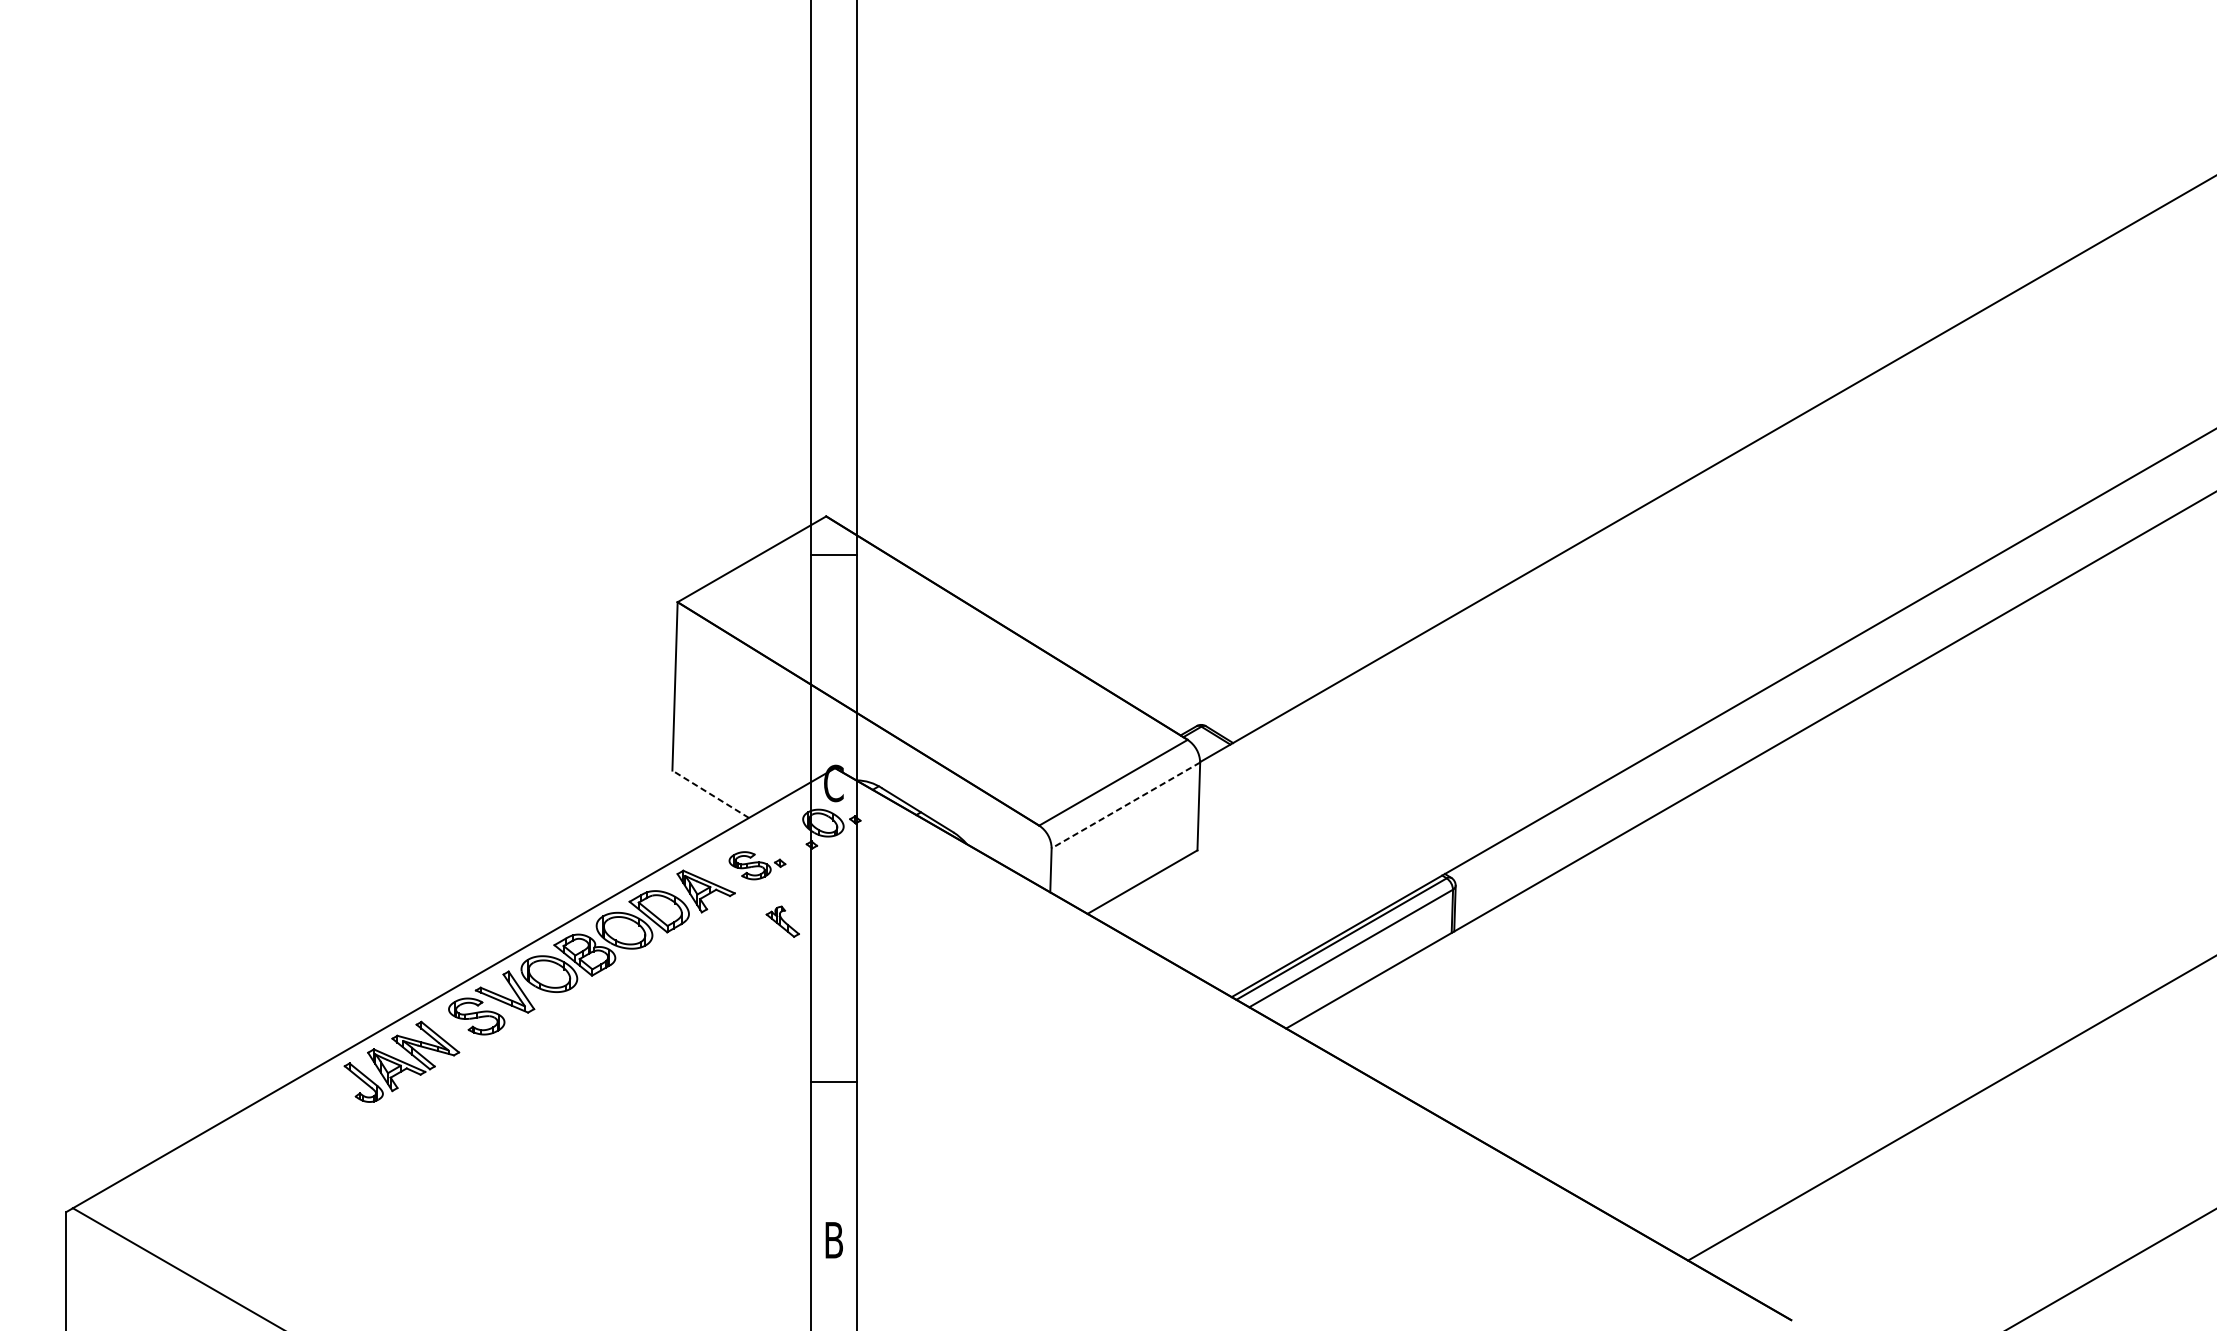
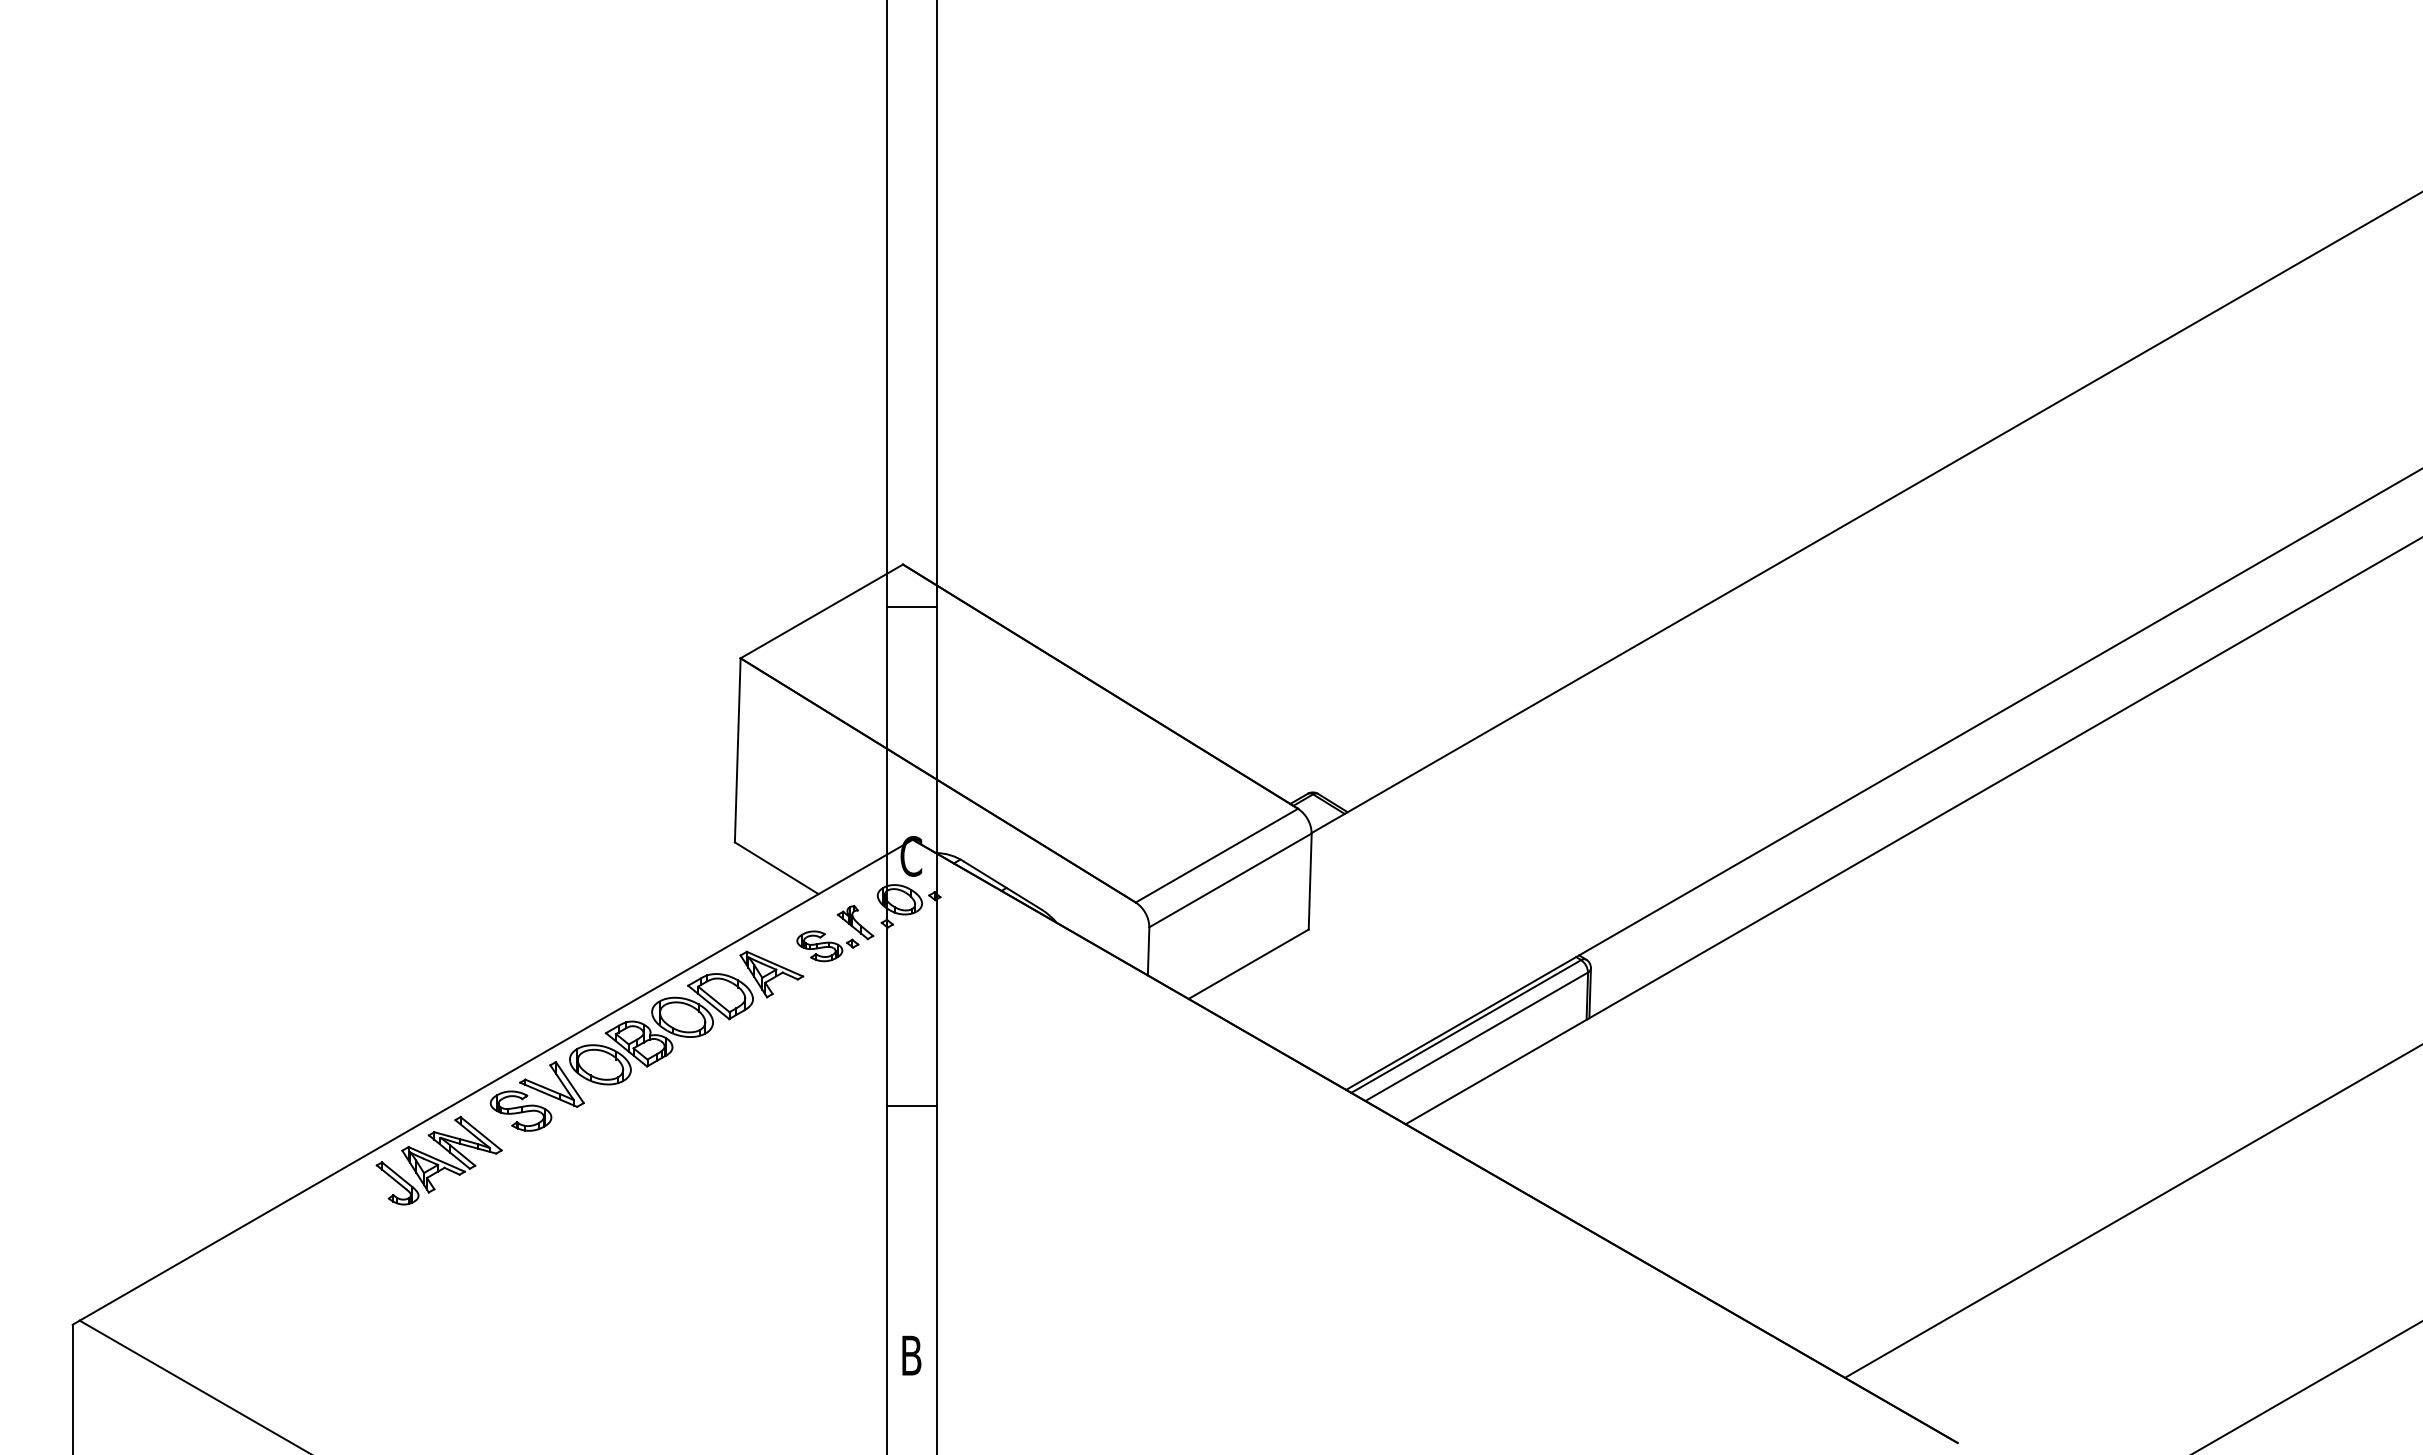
line: (710, 794) -> (776, 868), dashed -> solid
line: (1125, 805) -> (1230, 880), dashed -> solid
part: (782, 921) -> (855, 922), moved
line: (834, 1081) -> (911, 1105), moved

